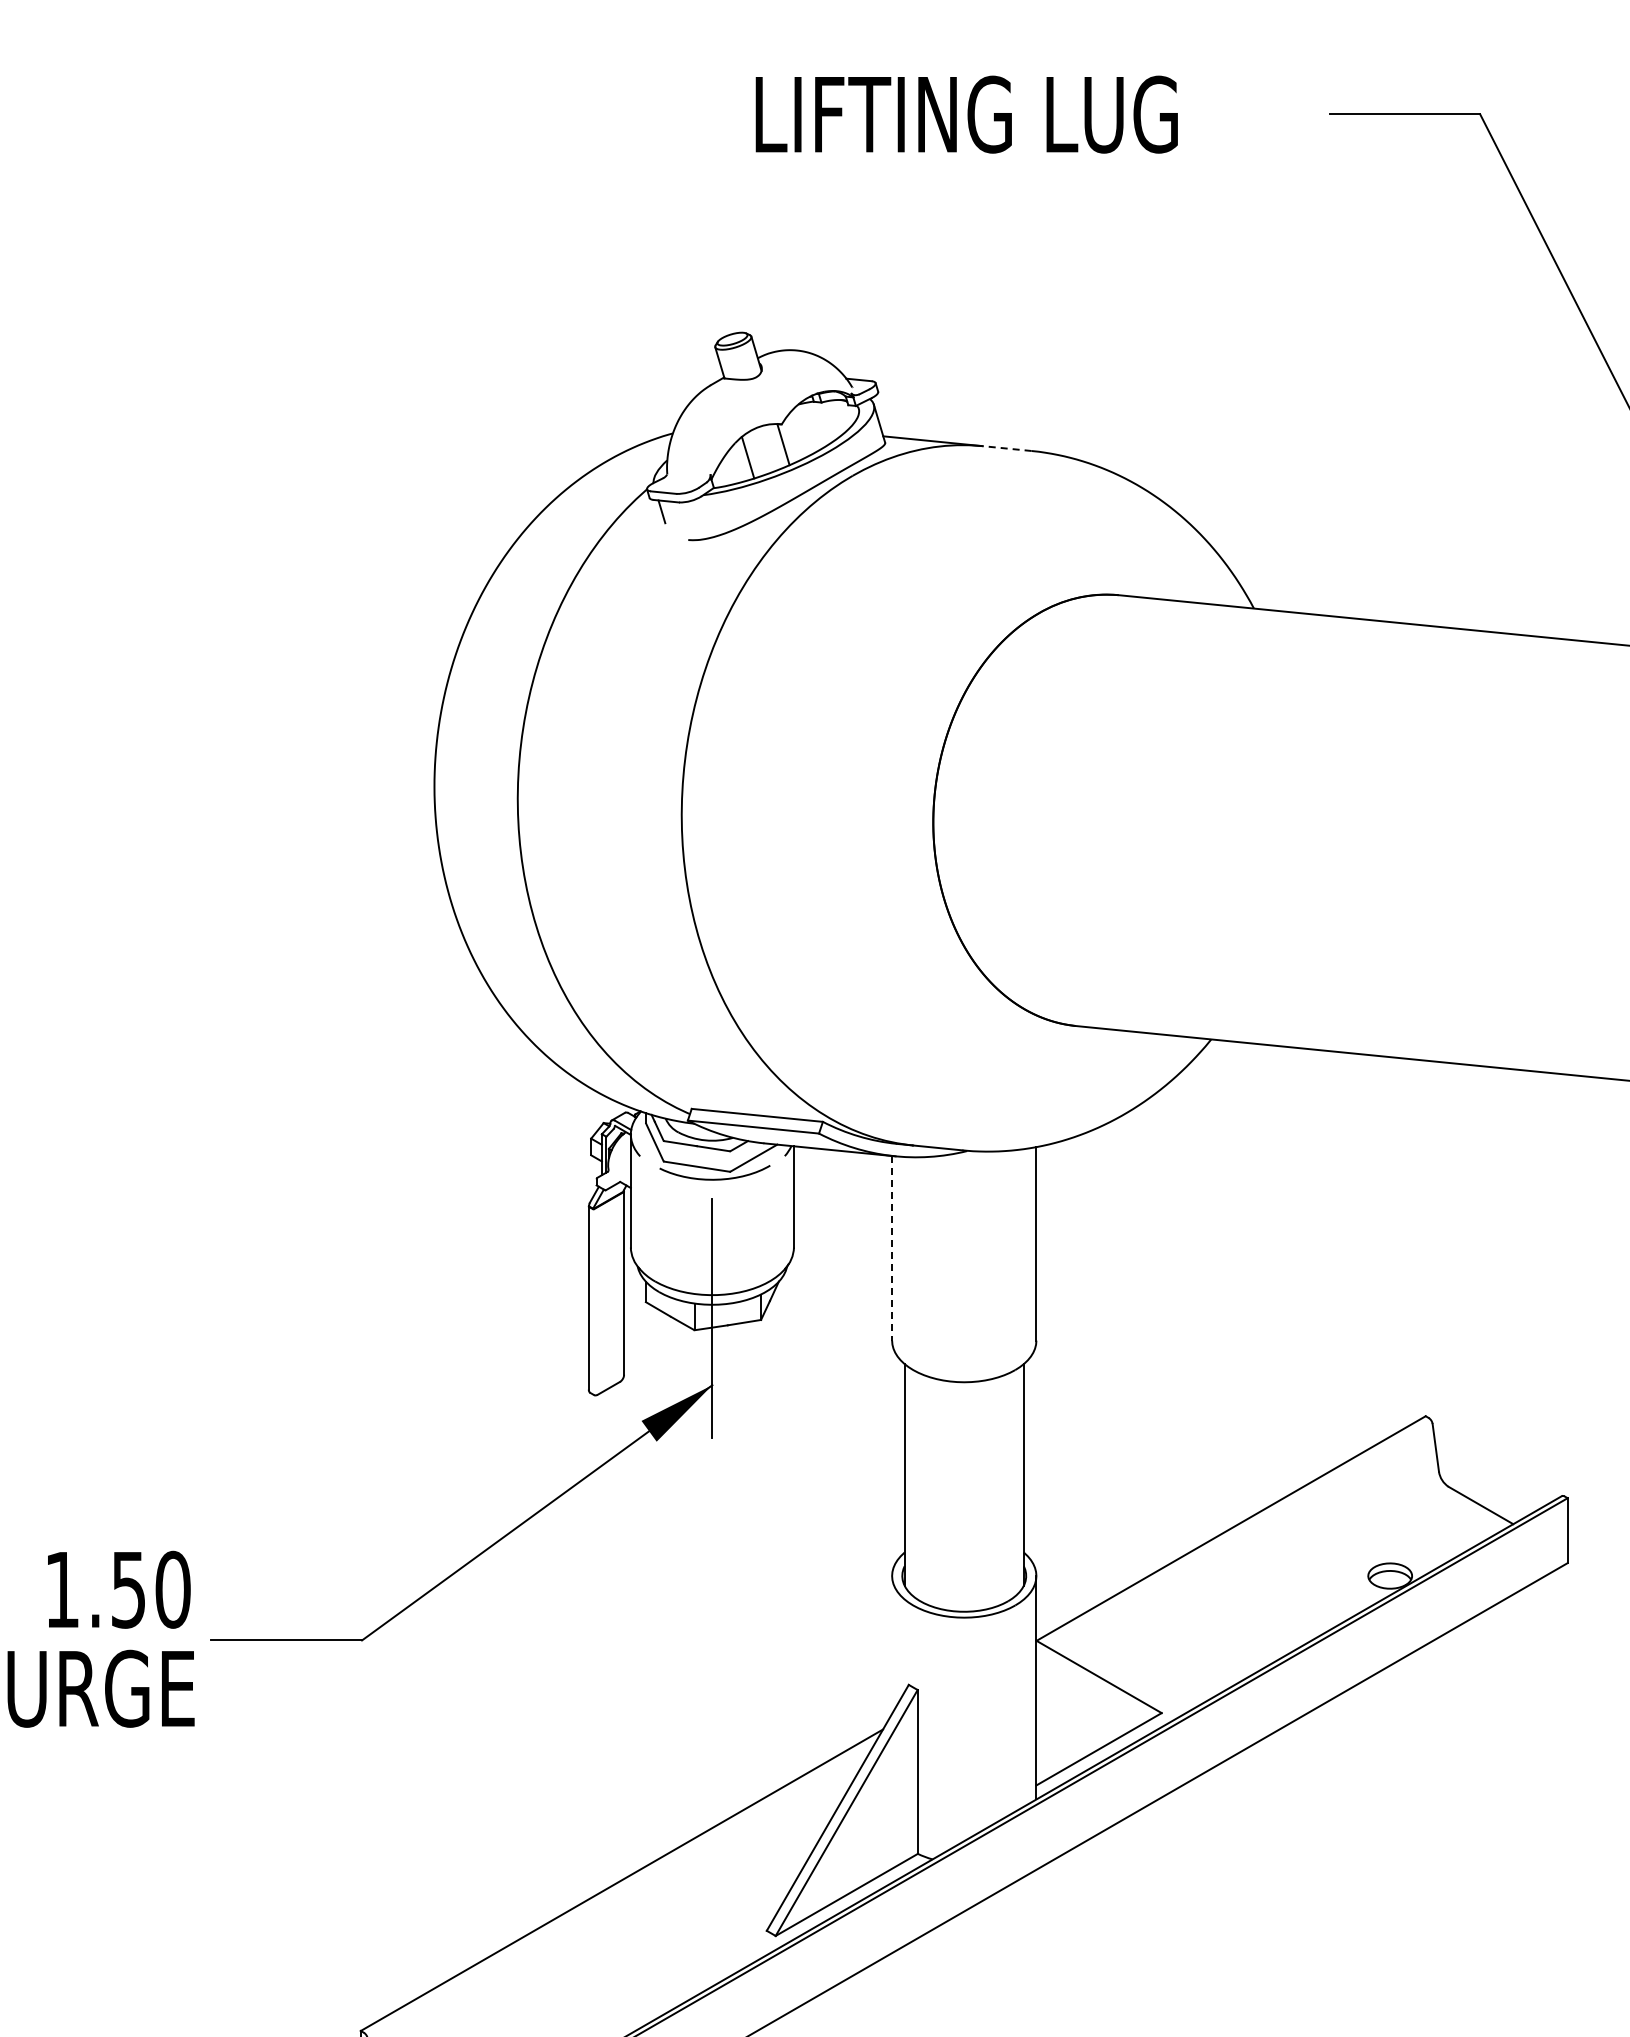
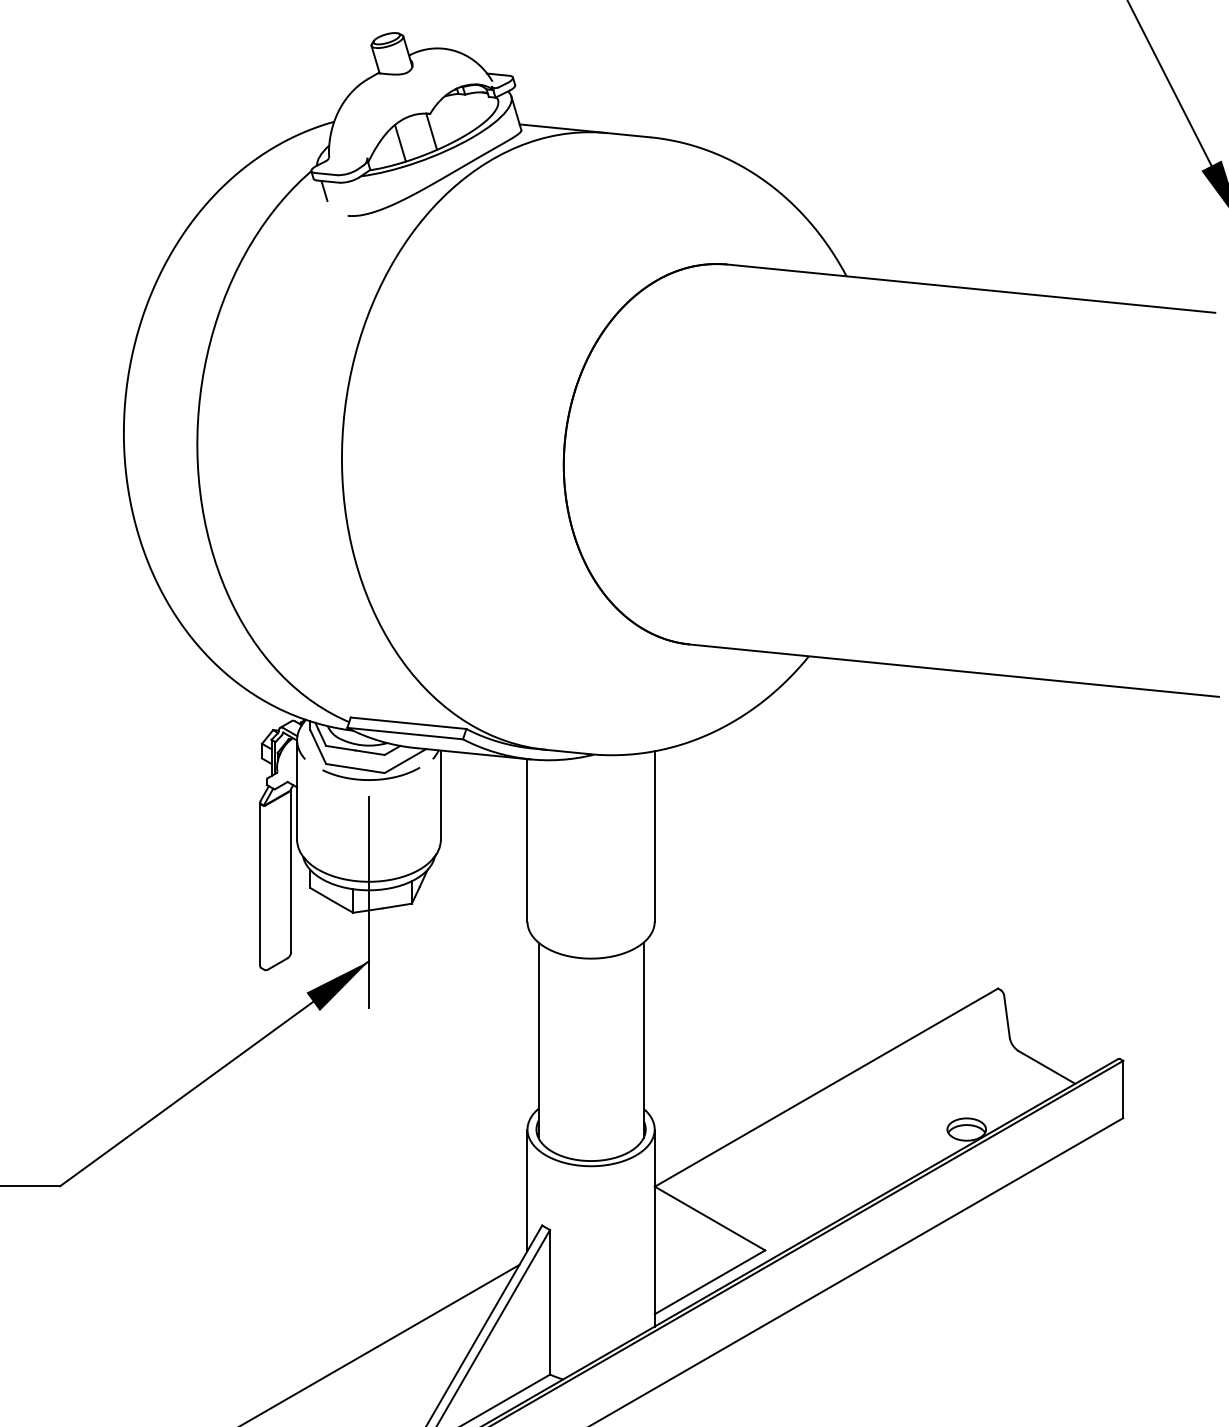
line: (1006, 448) -> (628, 135), dashed -> solid
line: (892, 1248) -> (527, 840), dashed -> solid
line: (892, 1644) -> (527, 1189), added

